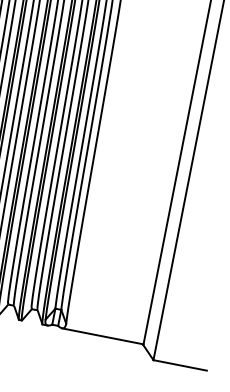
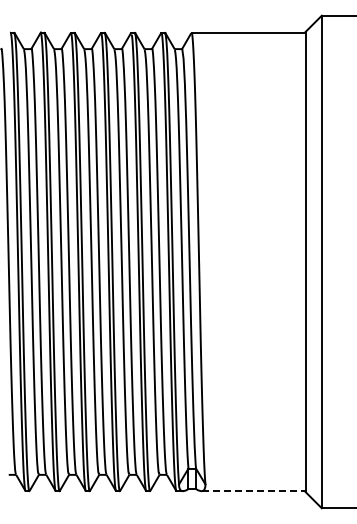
line: (103, 336) -> (254, 491), solid -> dashed

